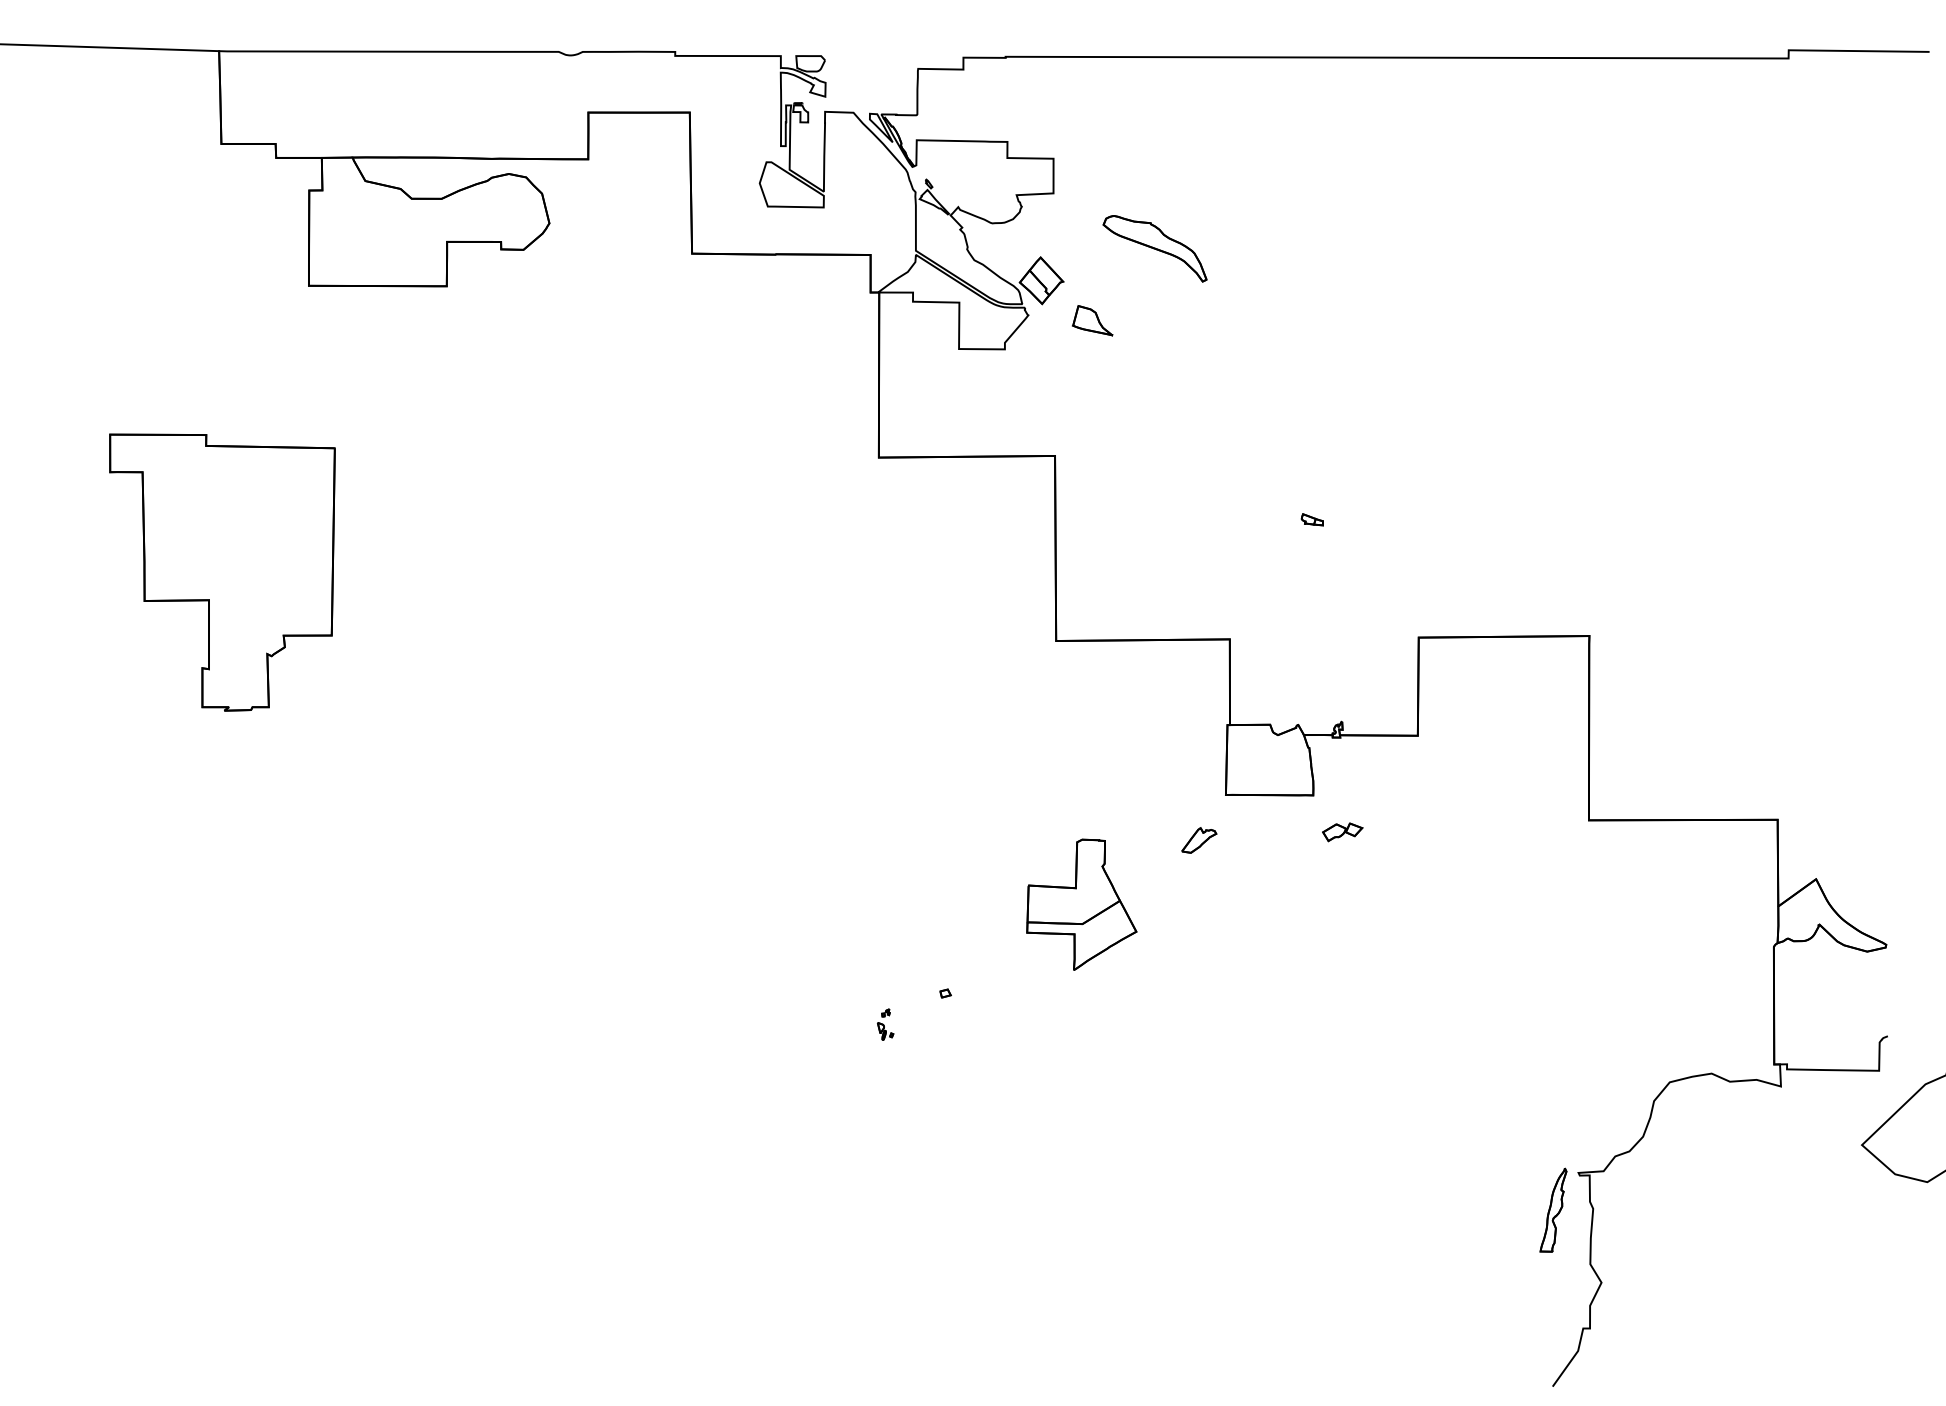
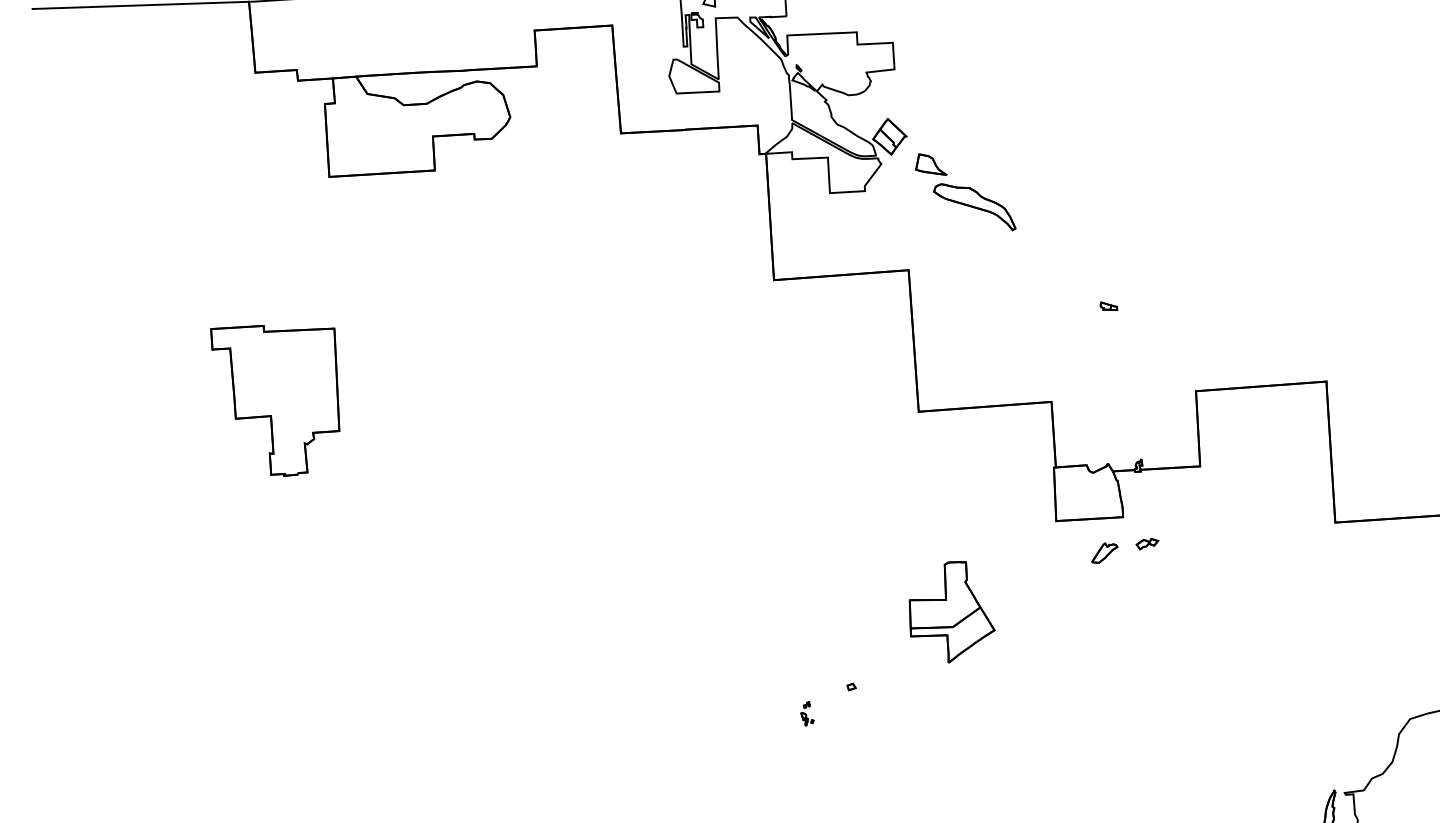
part: (1154, 248) -> (974, 207), moved
part: (222, 571) -> (277, 399), size x0.71
part: (1342, 832) -> (1147, 544), size x0.71
part: (1199, 840) -> (1104, 553), moved

